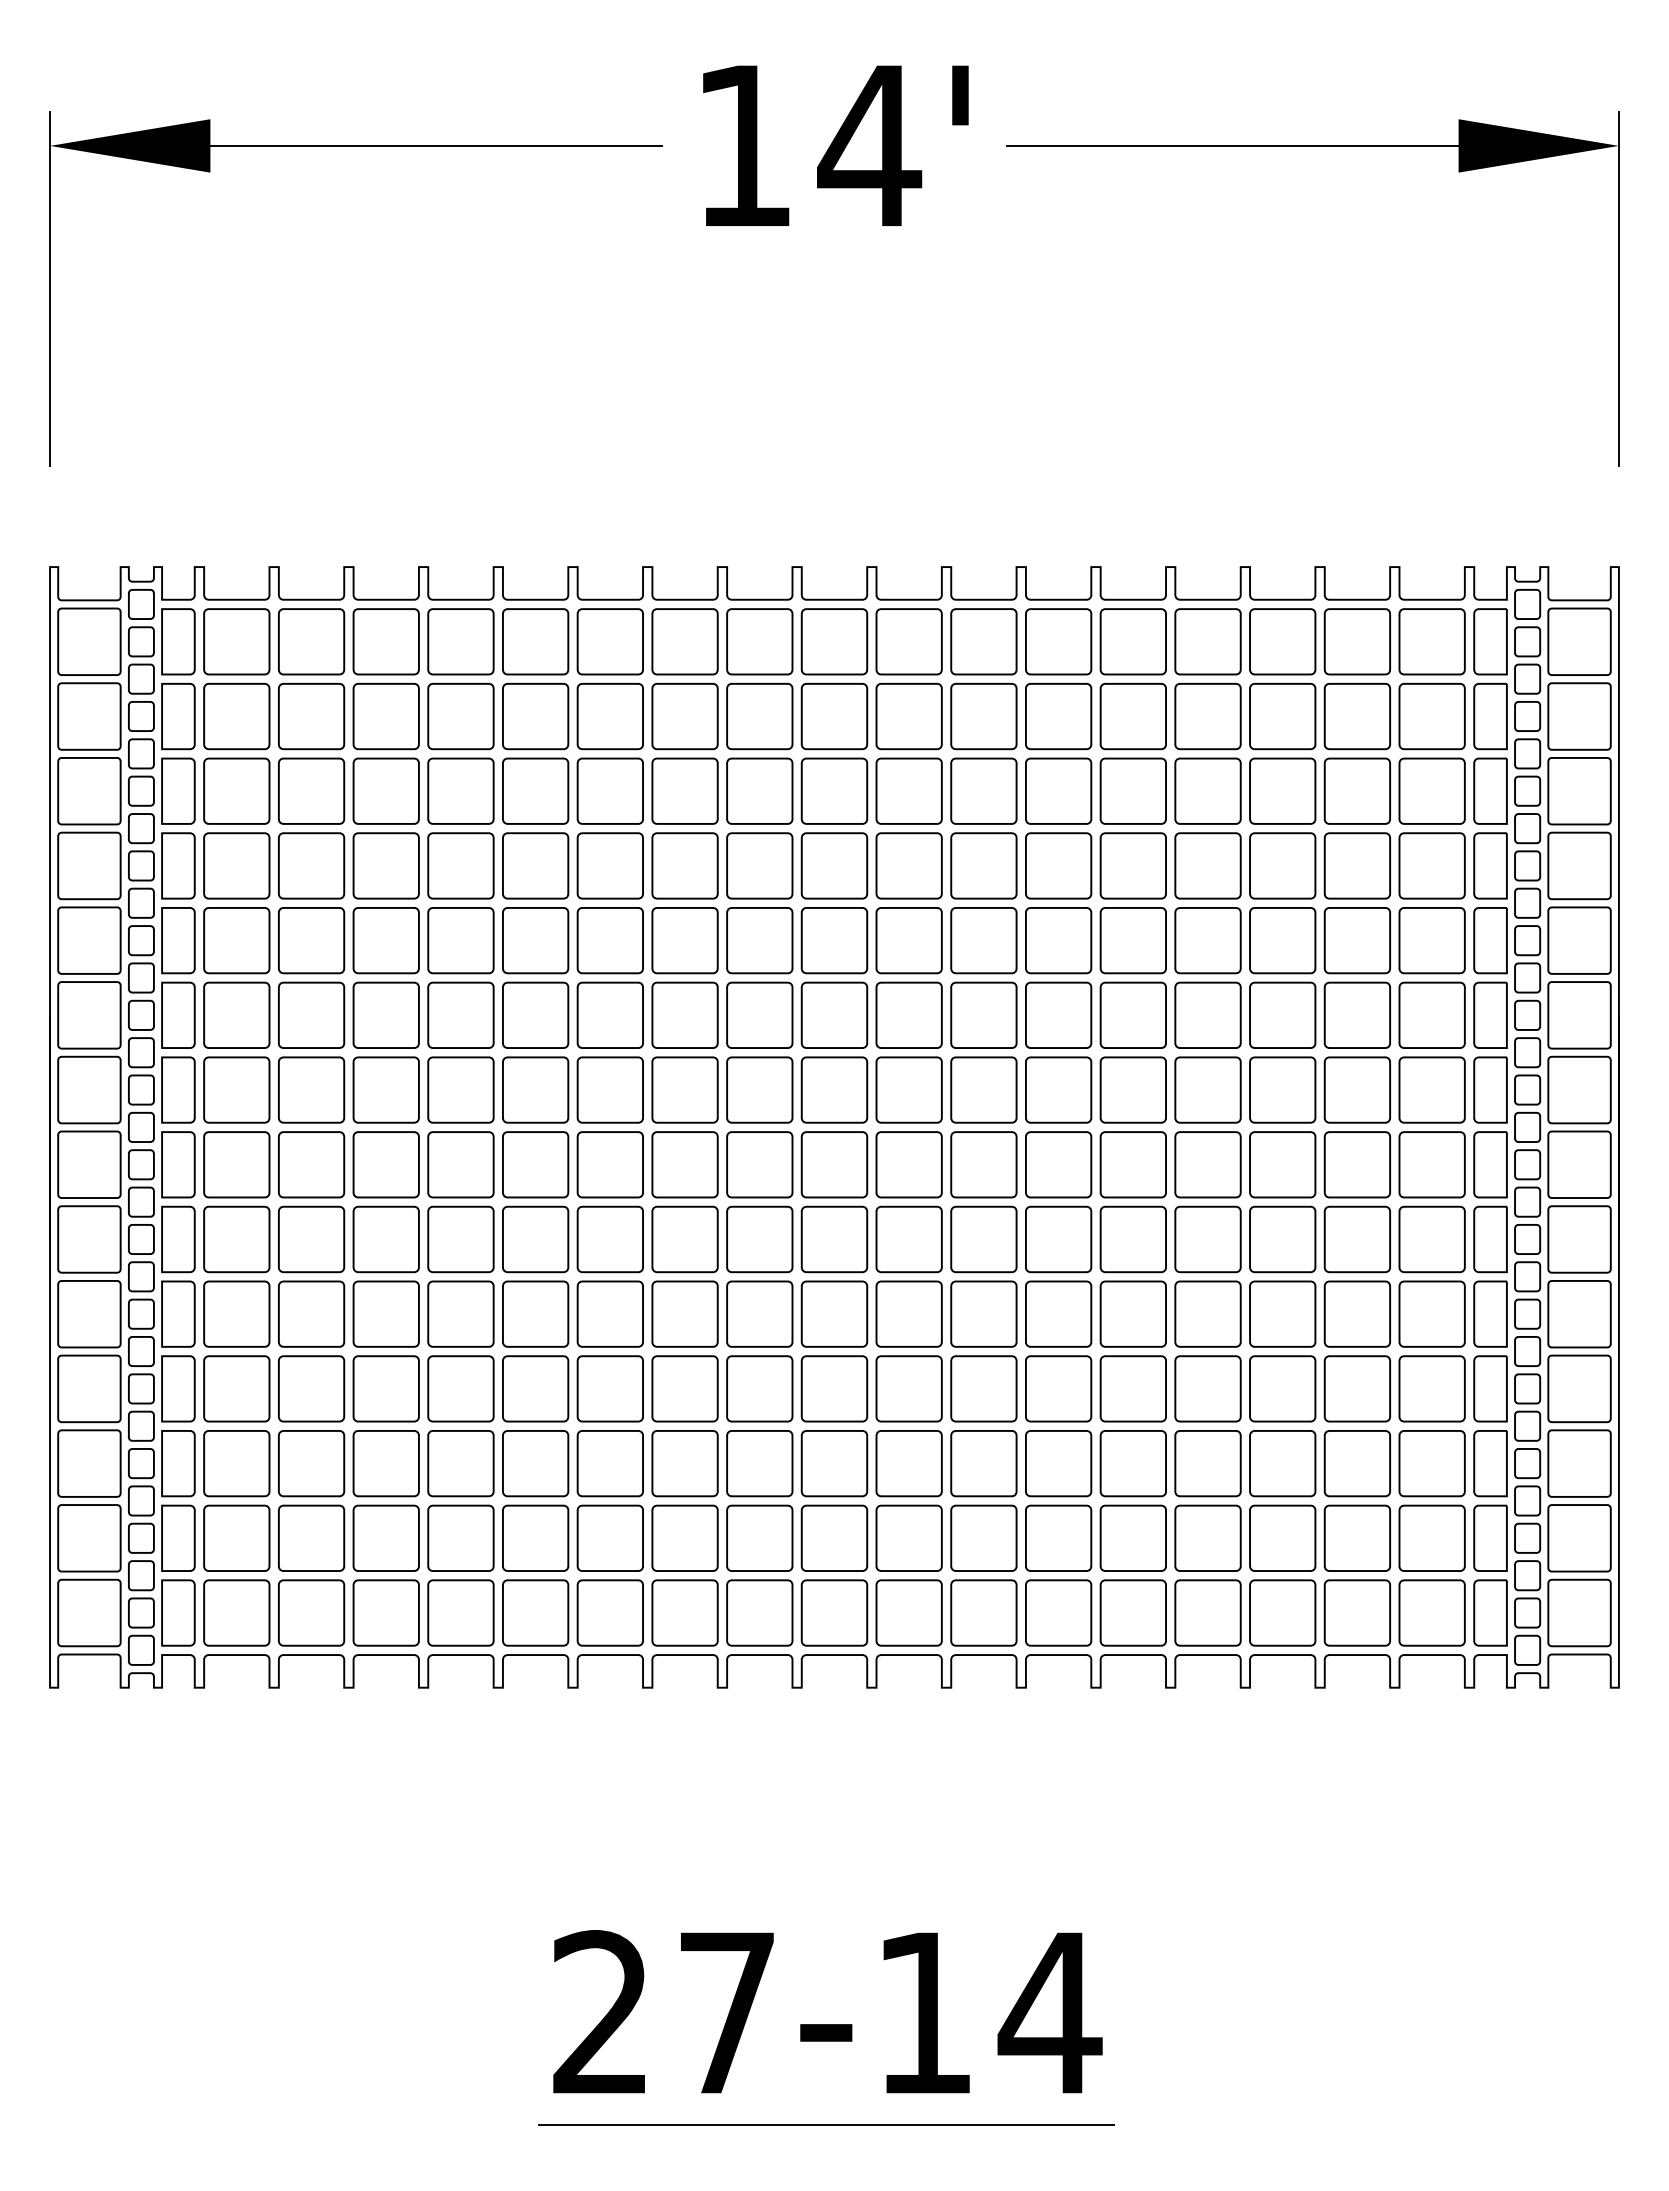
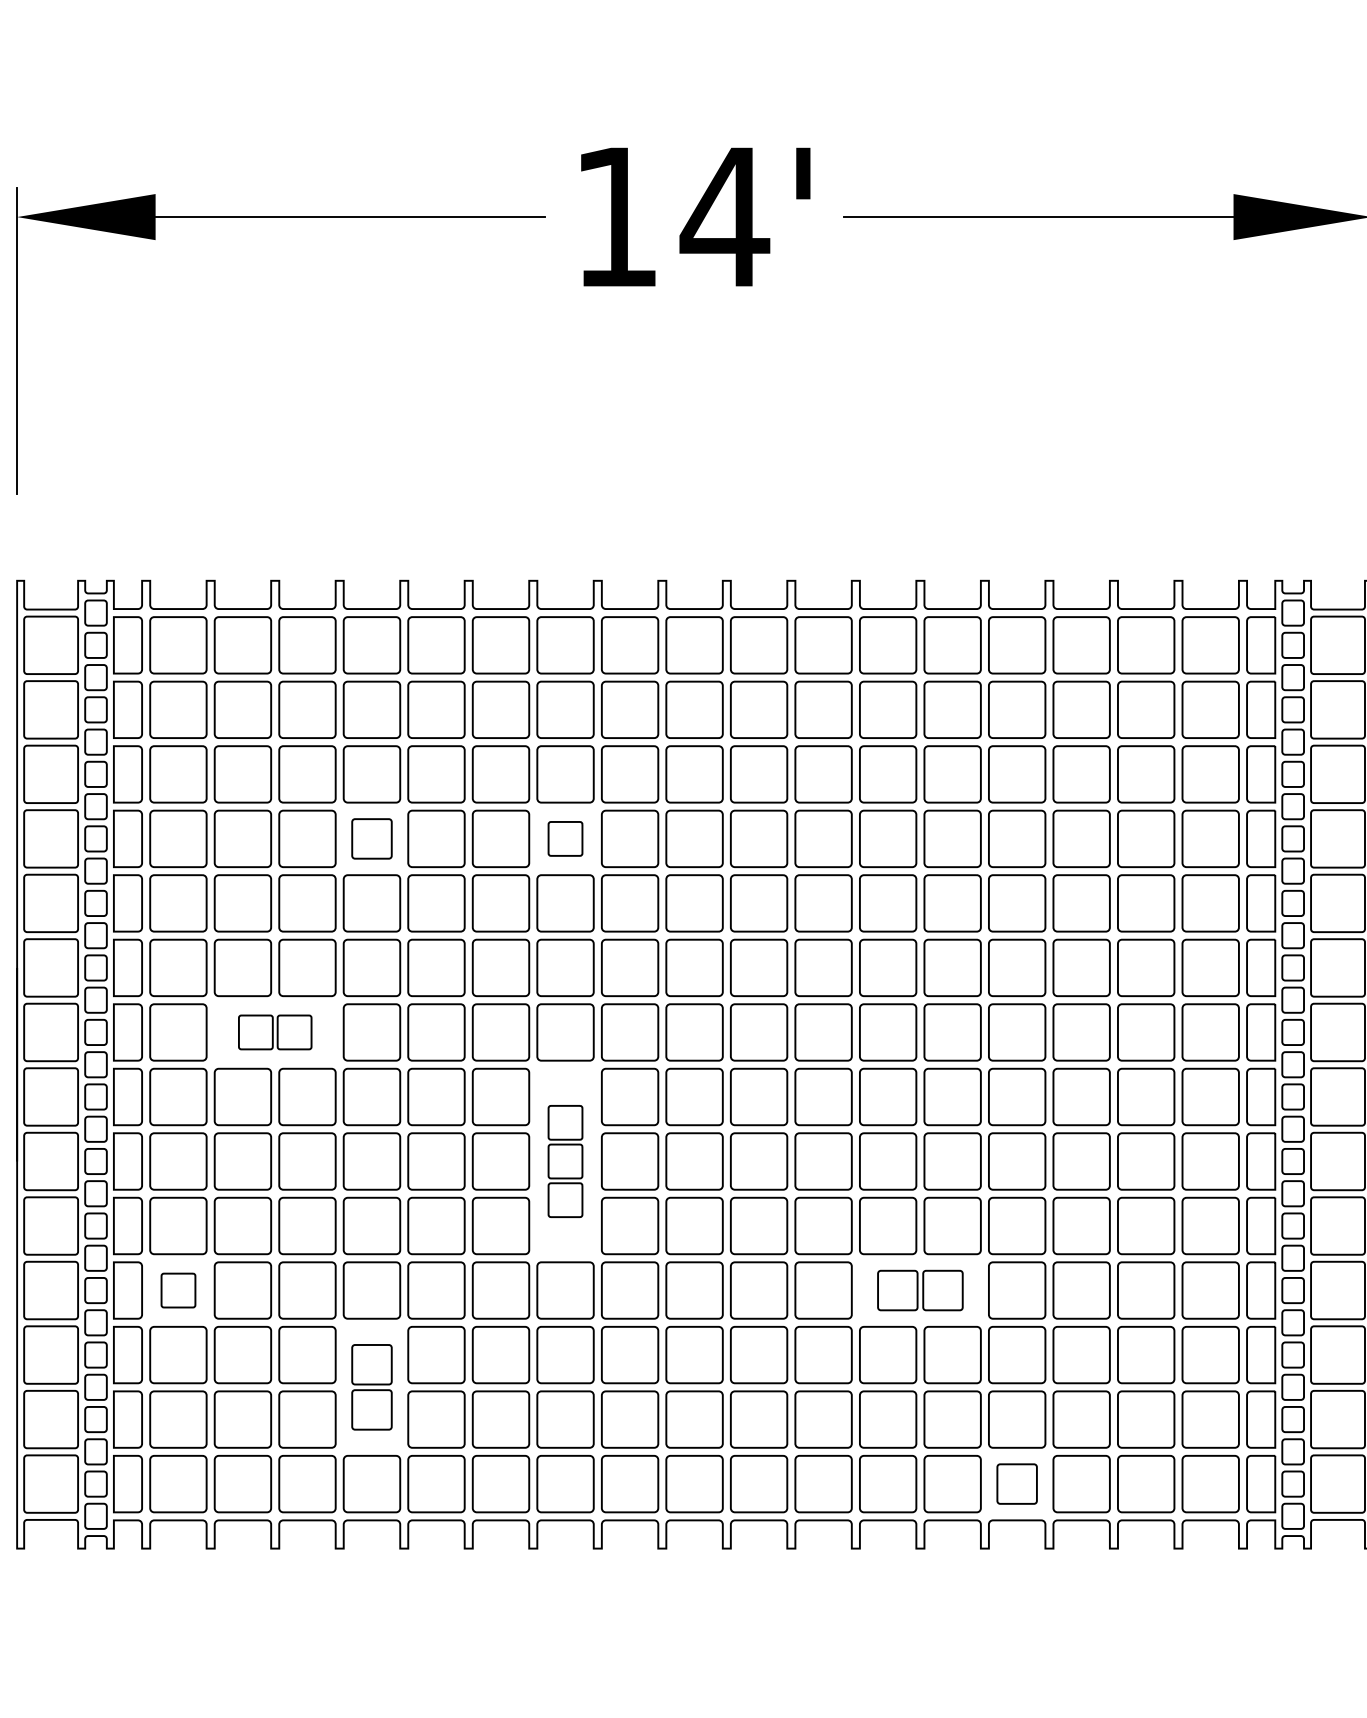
part: (460, 865) -> (371, 838), size x0.7
part: (684, 865) -> (565, 838), size x0.6
part: (348, 1089) -> (274, 1031), size x0.6
part: (684, 1239) -> (565, 1161), size x0.6
part: (236, 1388) -> (178, 1290), size x0.6
part: (1095, 1388) -> (919, 1290), size x0.7
part: (460, 1500) -> (371, 1386), size x0.7
part: (1207, 1612) -> (1016, 1483), size x0.7

